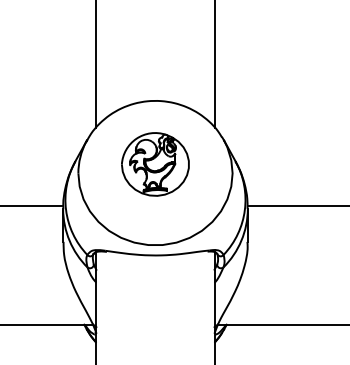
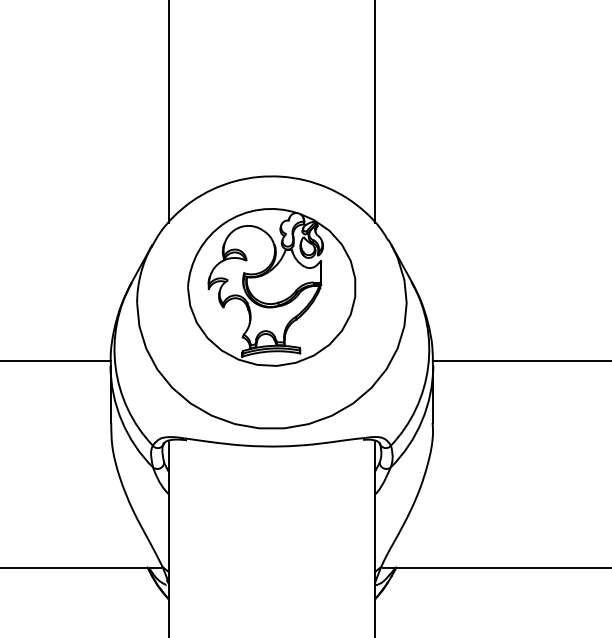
part: (155, 164) -> (271, 287), size x1.43

